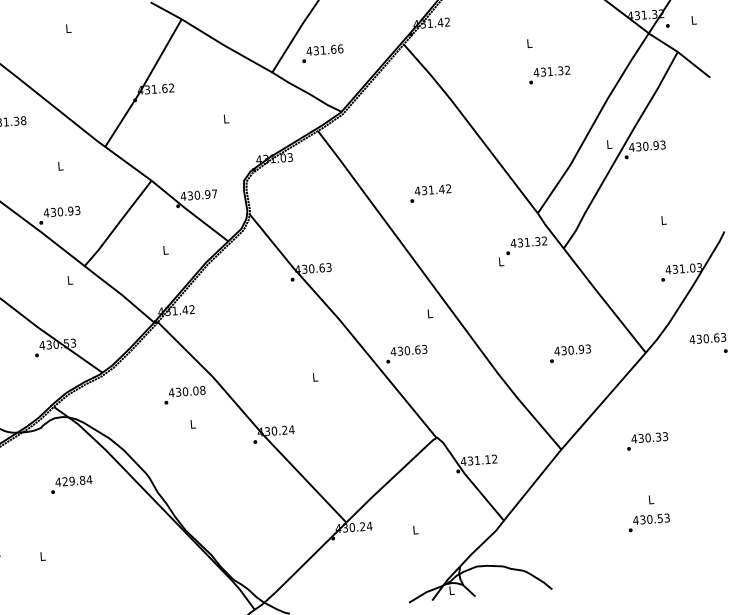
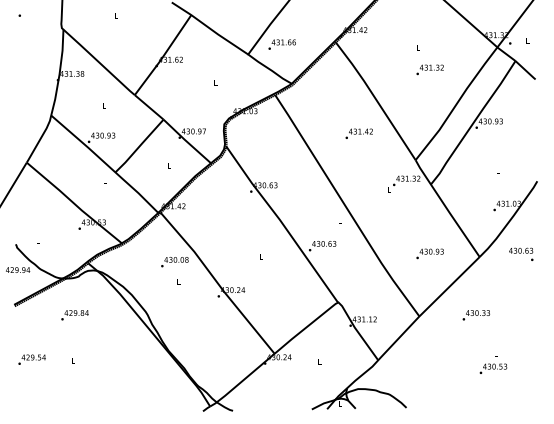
text: (429, 193) -> (358, 133), moved
text: (70, 485) -> (74, 315), moved
text: (648, 516) -> (493, 364), moved

